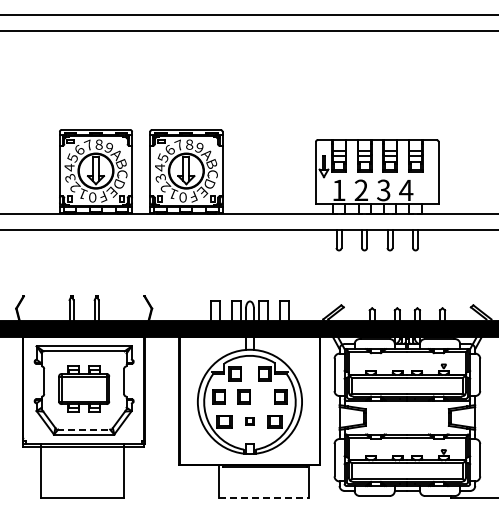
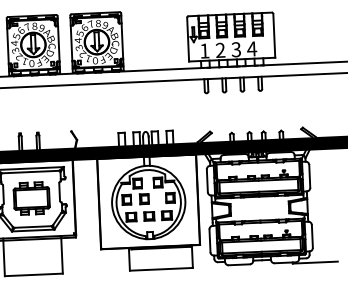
part: (249, 421) -> (149, 216), size x1.67
line: (84, 429) -> (33, 226), dashed -> solid
line: (263, 497) -> (161, 269), dashed -> solid

